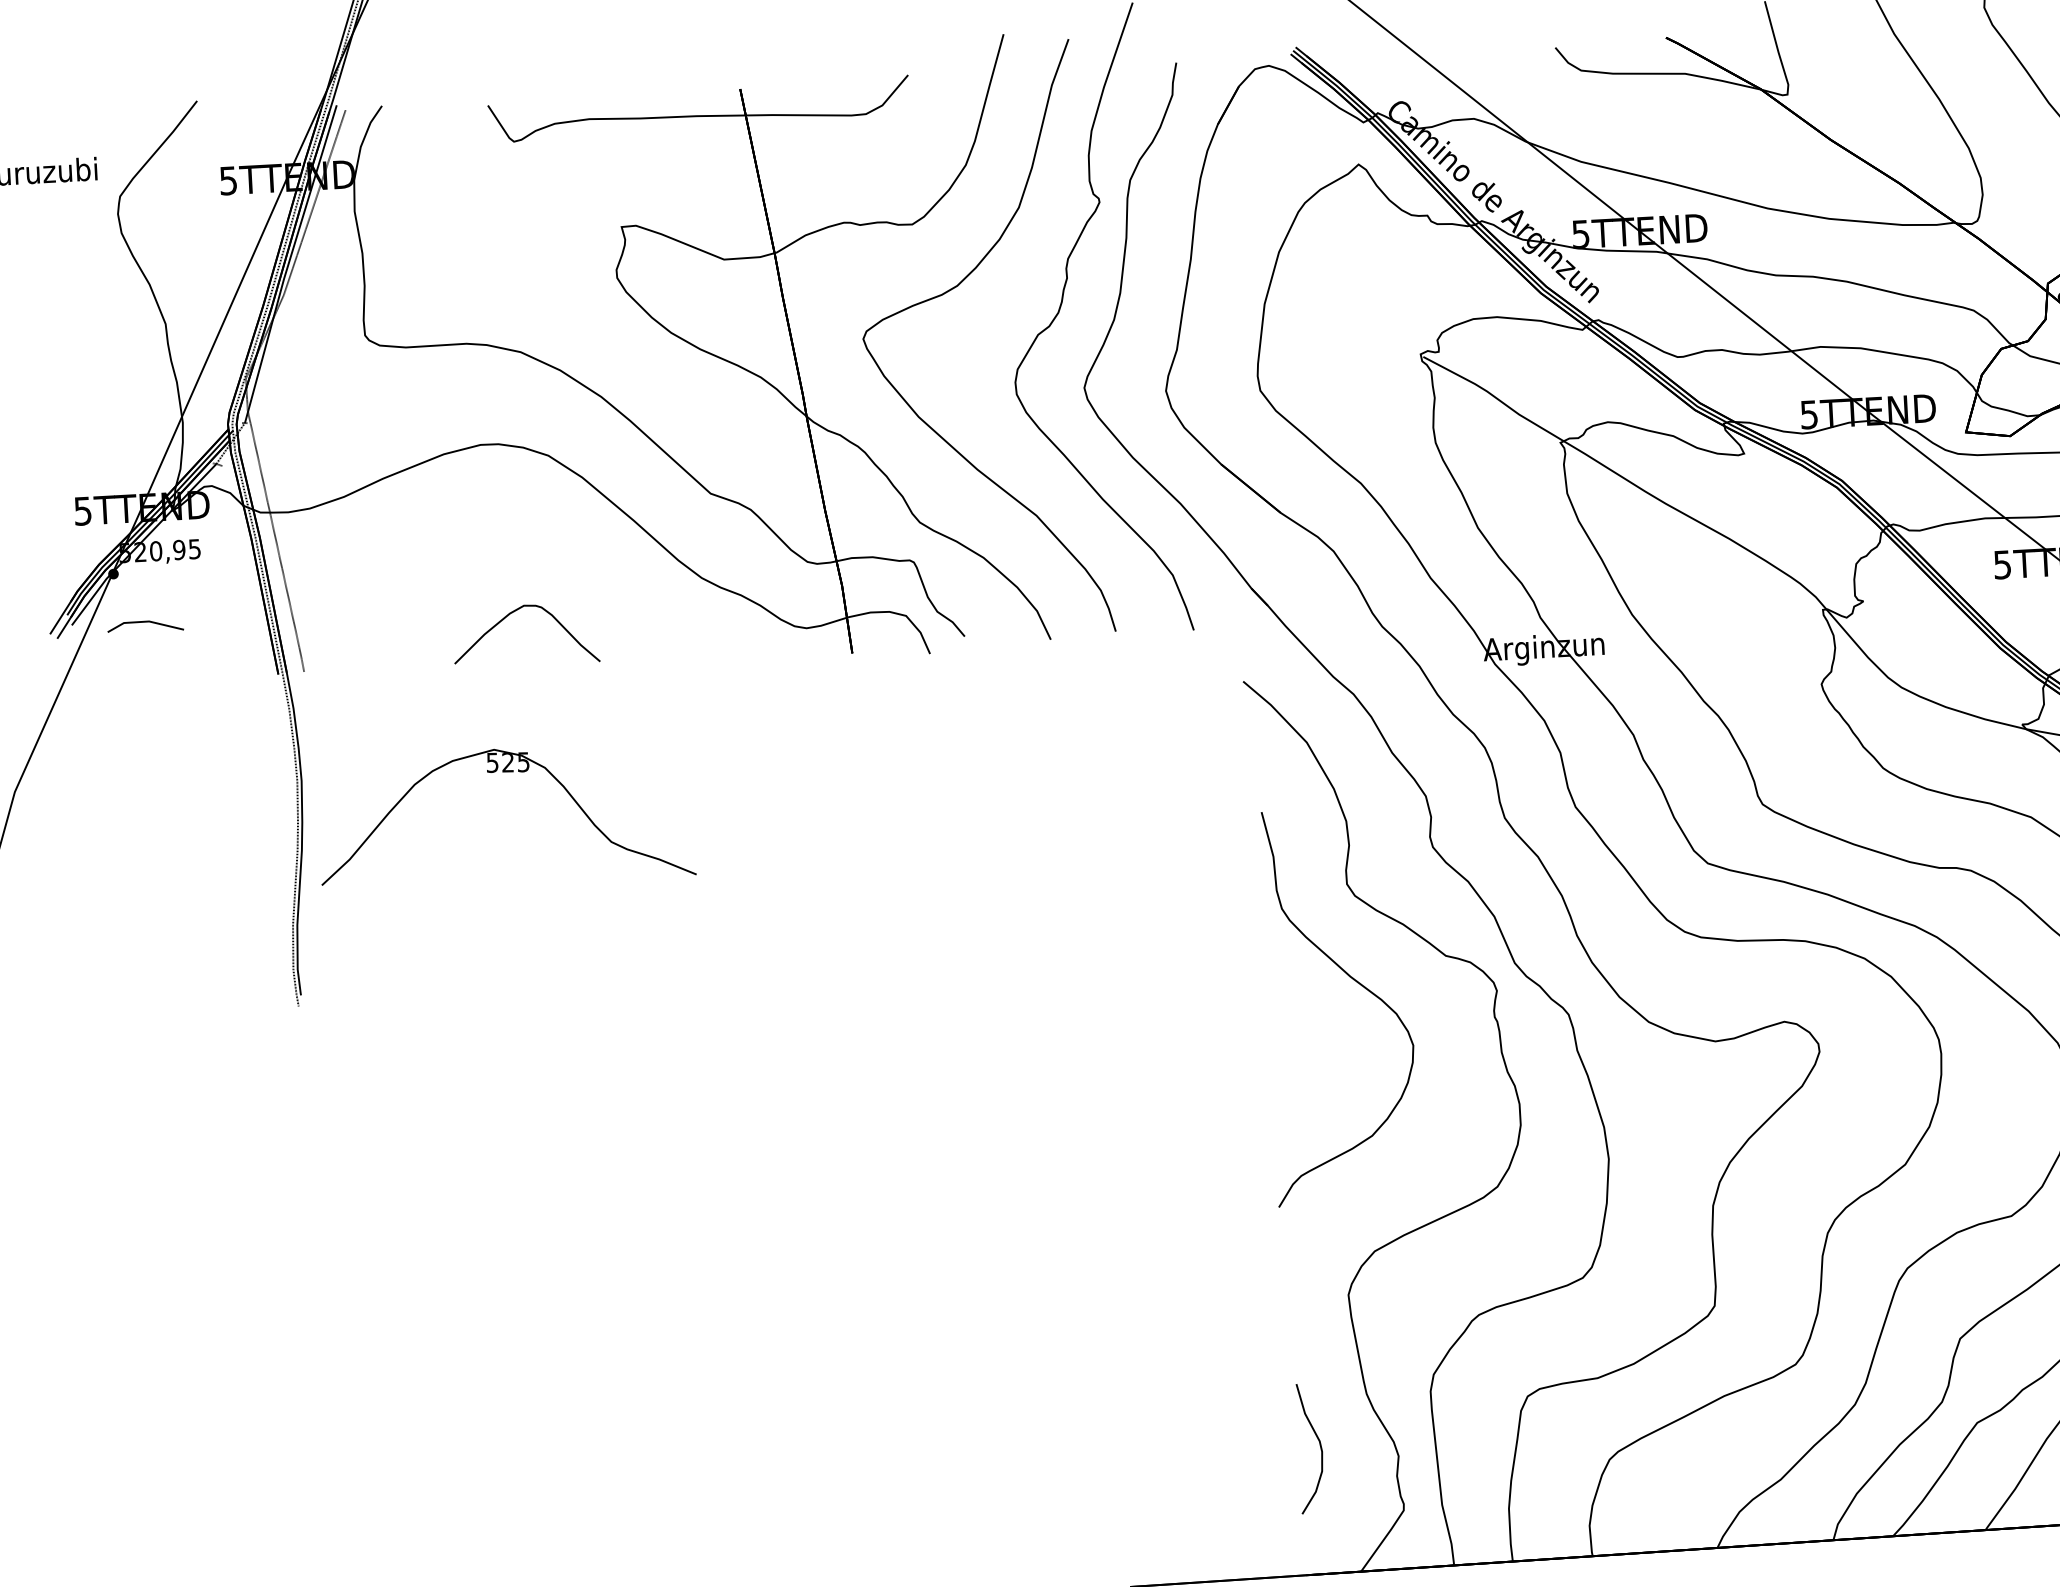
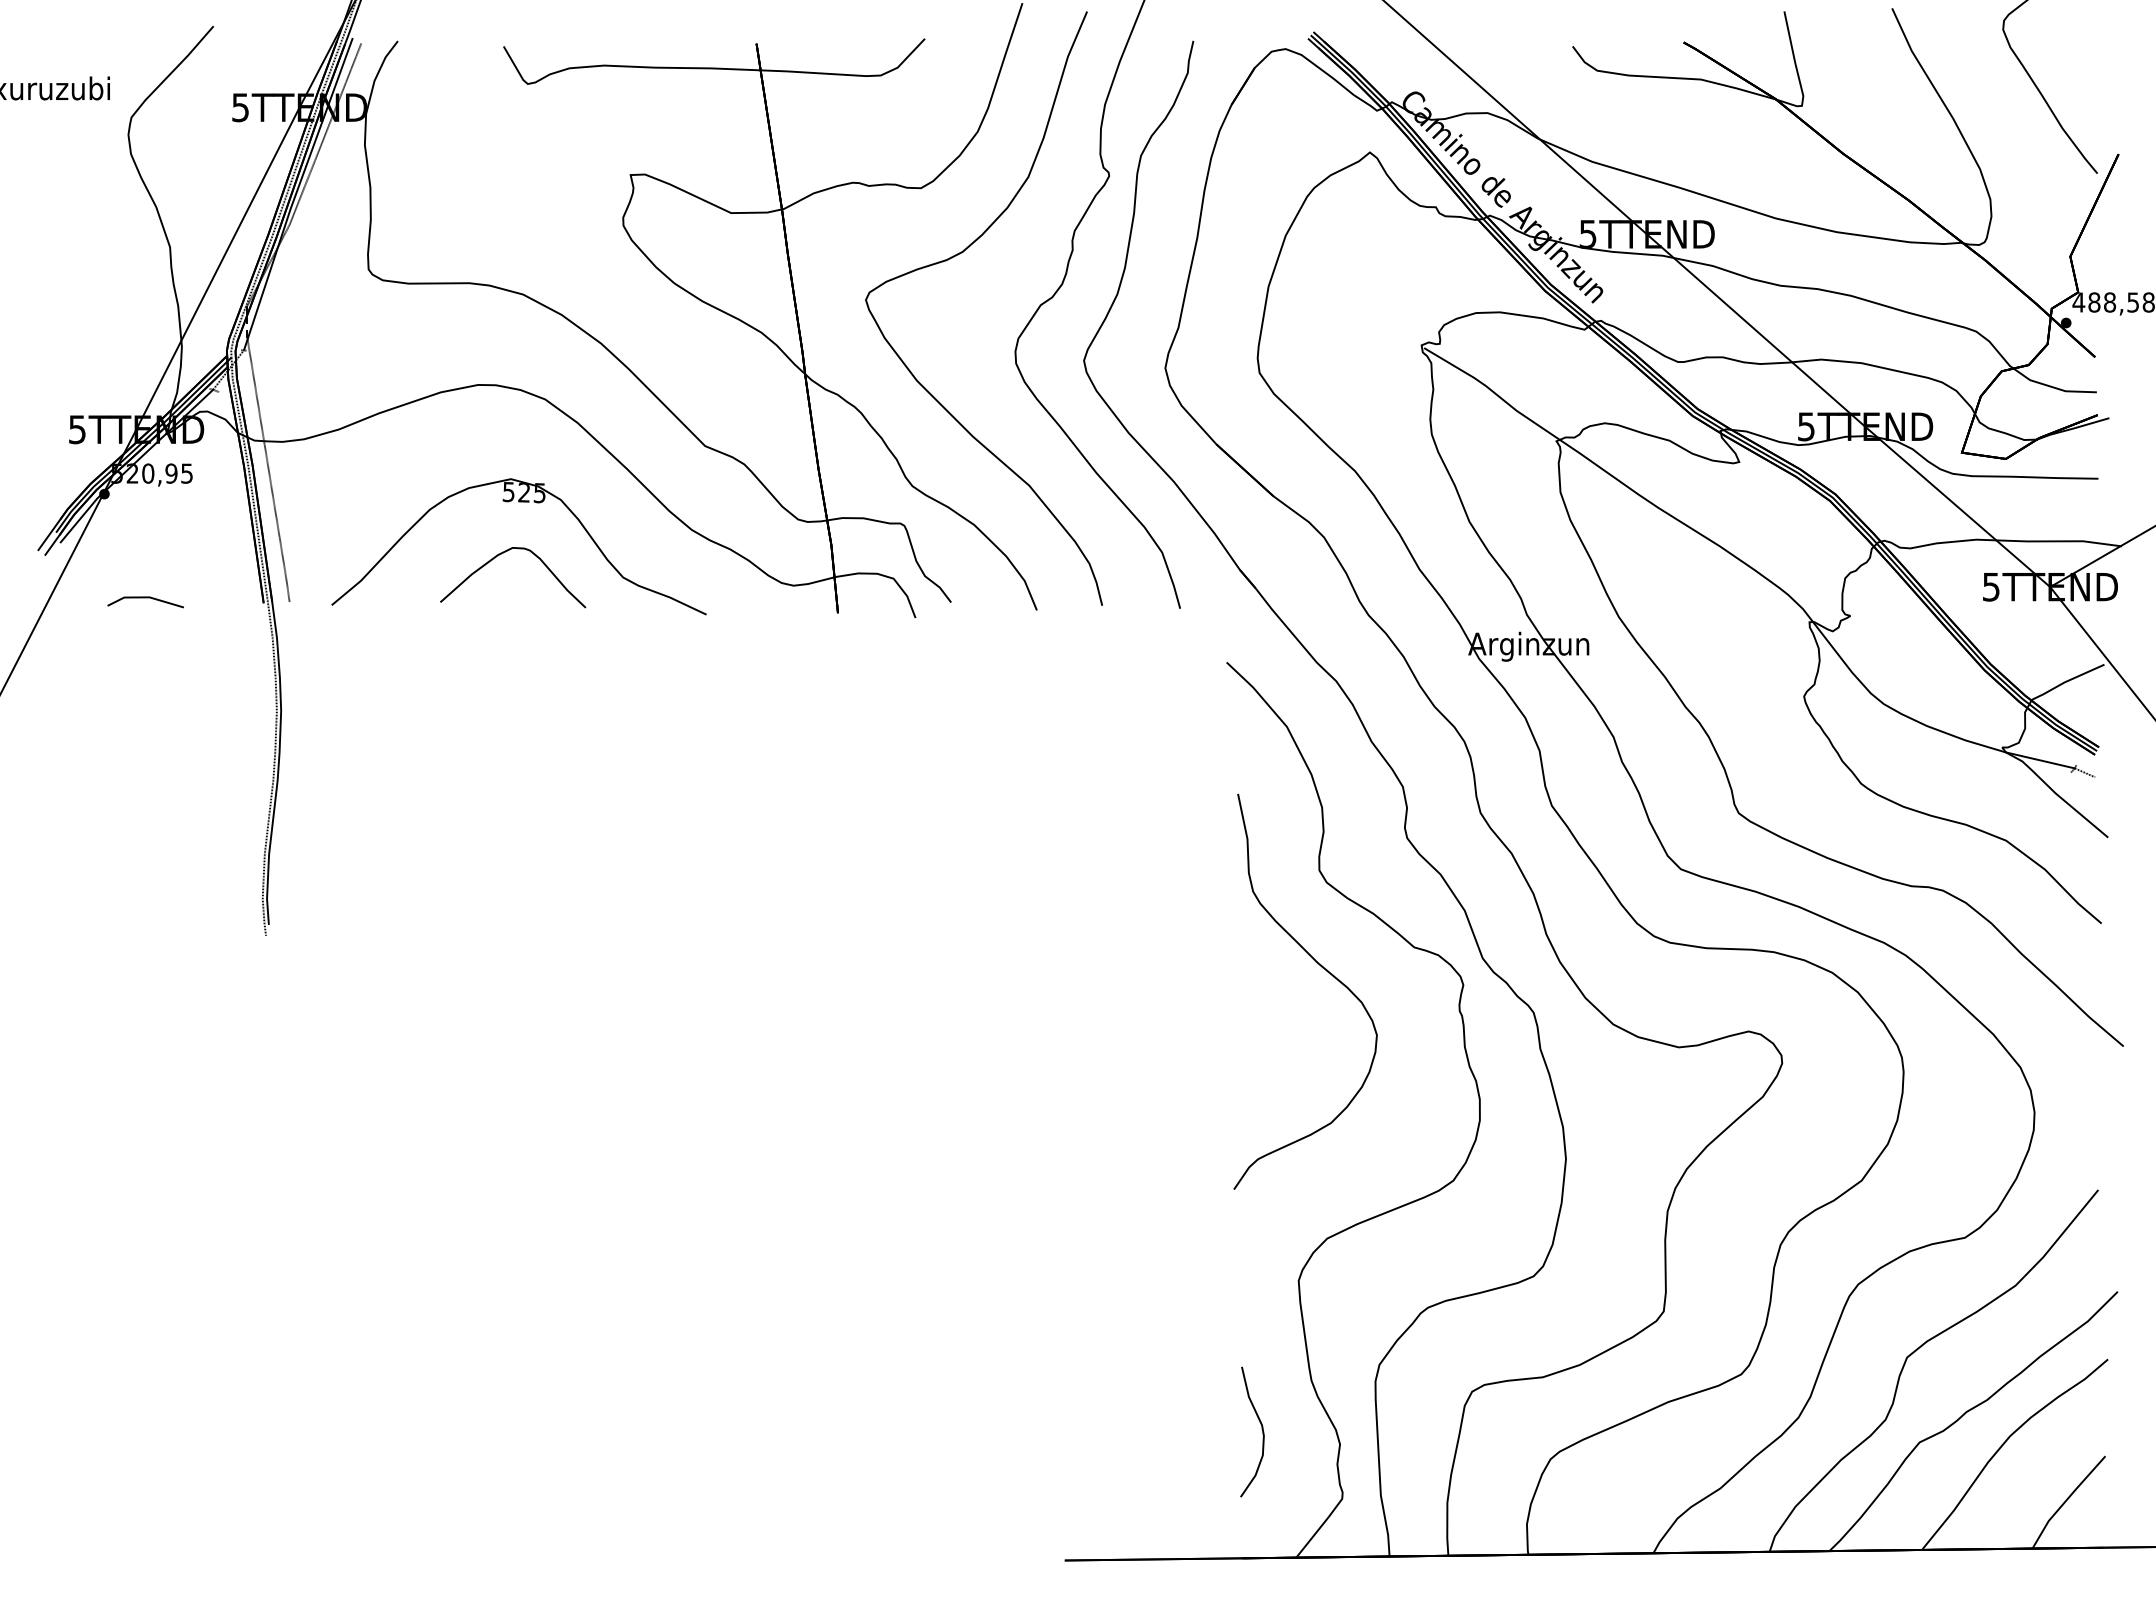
line: (145, 622) -> (145, 598), moved
part: (502, 772) -> (518, 502), moved

